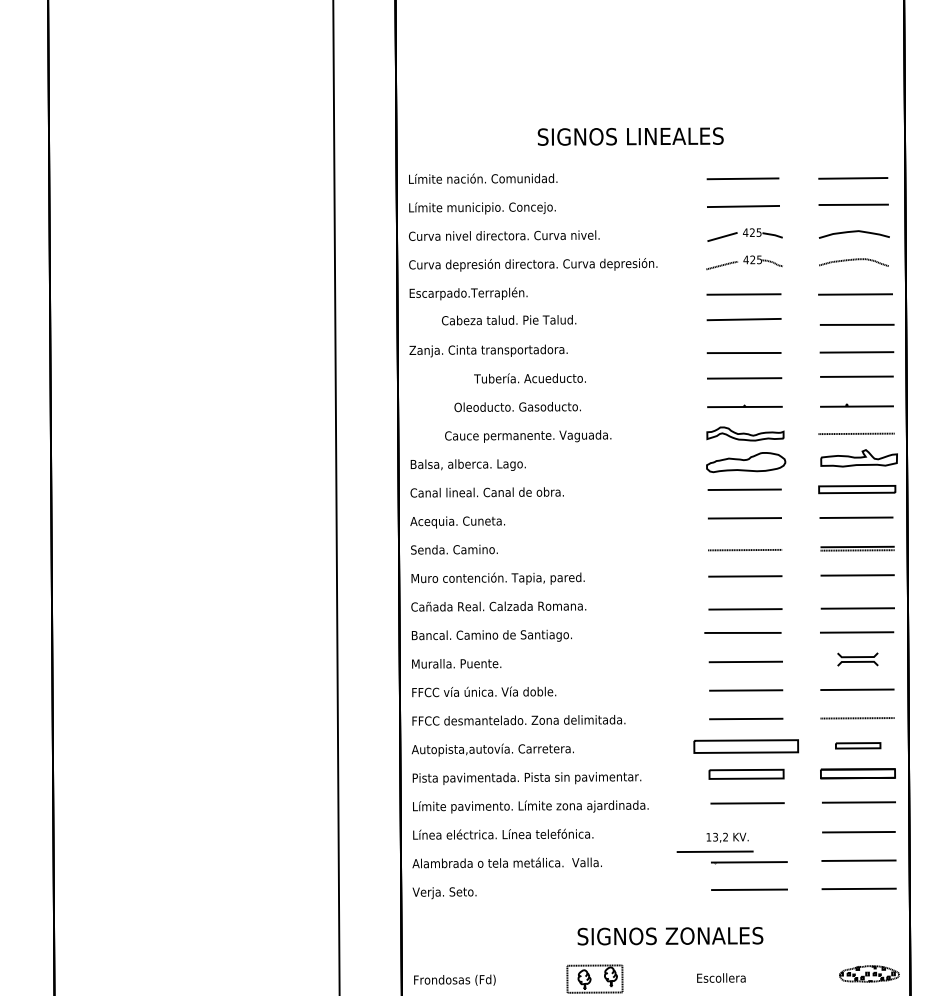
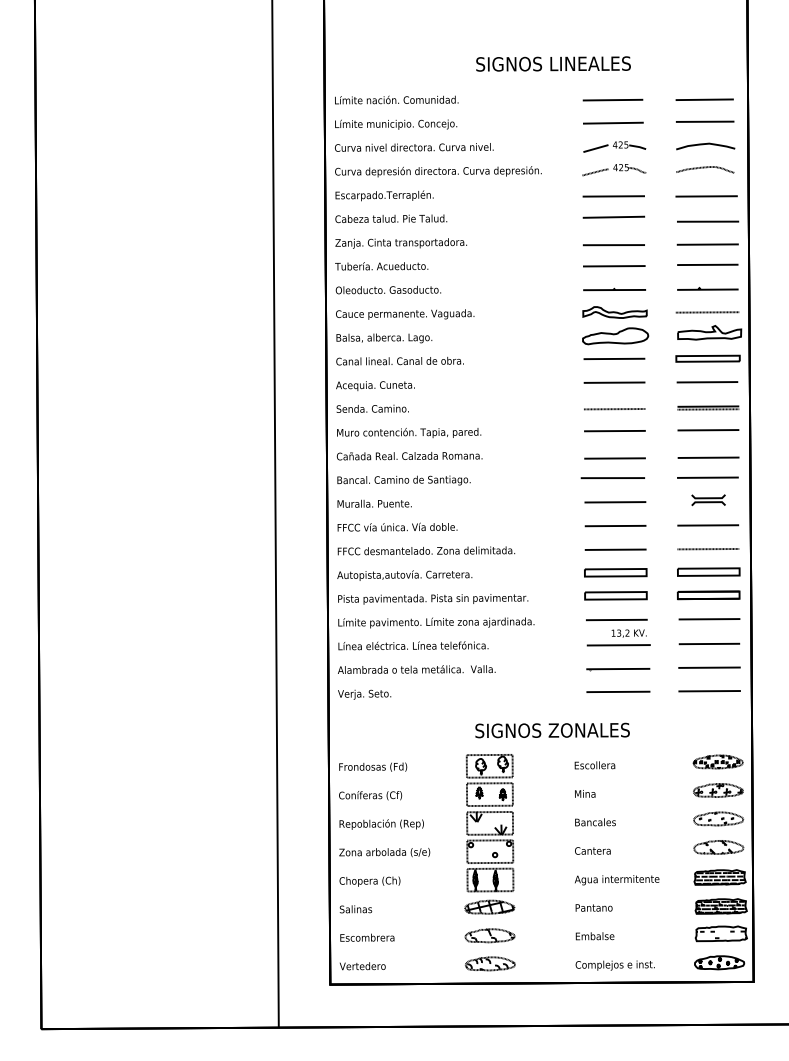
text: (630, 136) -> (553, 63), moved
text: (509, 319) -> (391, 218), moved
text: (529, 378) -> (381, 266), moved
text: (517, 406) -> (388, 289), moved
text: (528, 436) -> (405, 314), moved
part: (857, 745) -> (708, 571), size x1.67
part: (746, 746) -> (615, 572), size x0.71
part: (714, 842) -> (618, 637), moved

